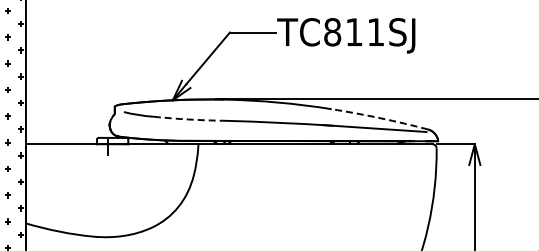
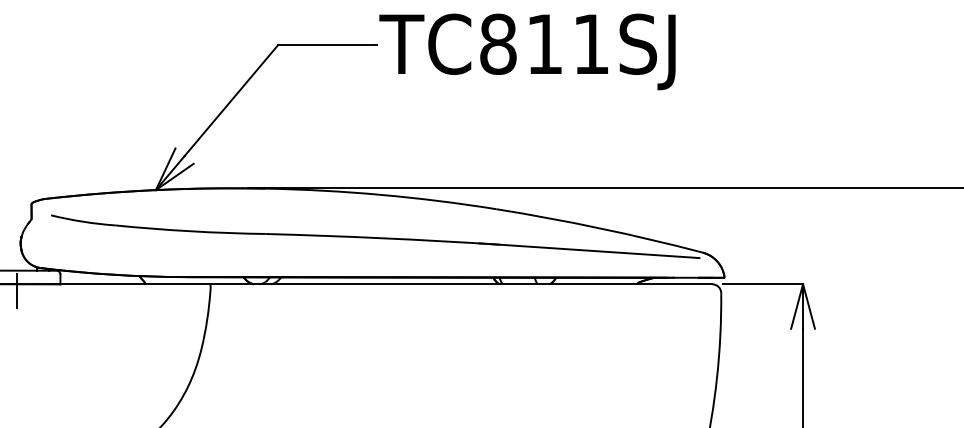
arc: (380, 118) -> (600, 229), dashed -> solid
arc: (188, 119) -> (189, 231), dashed -> solid

